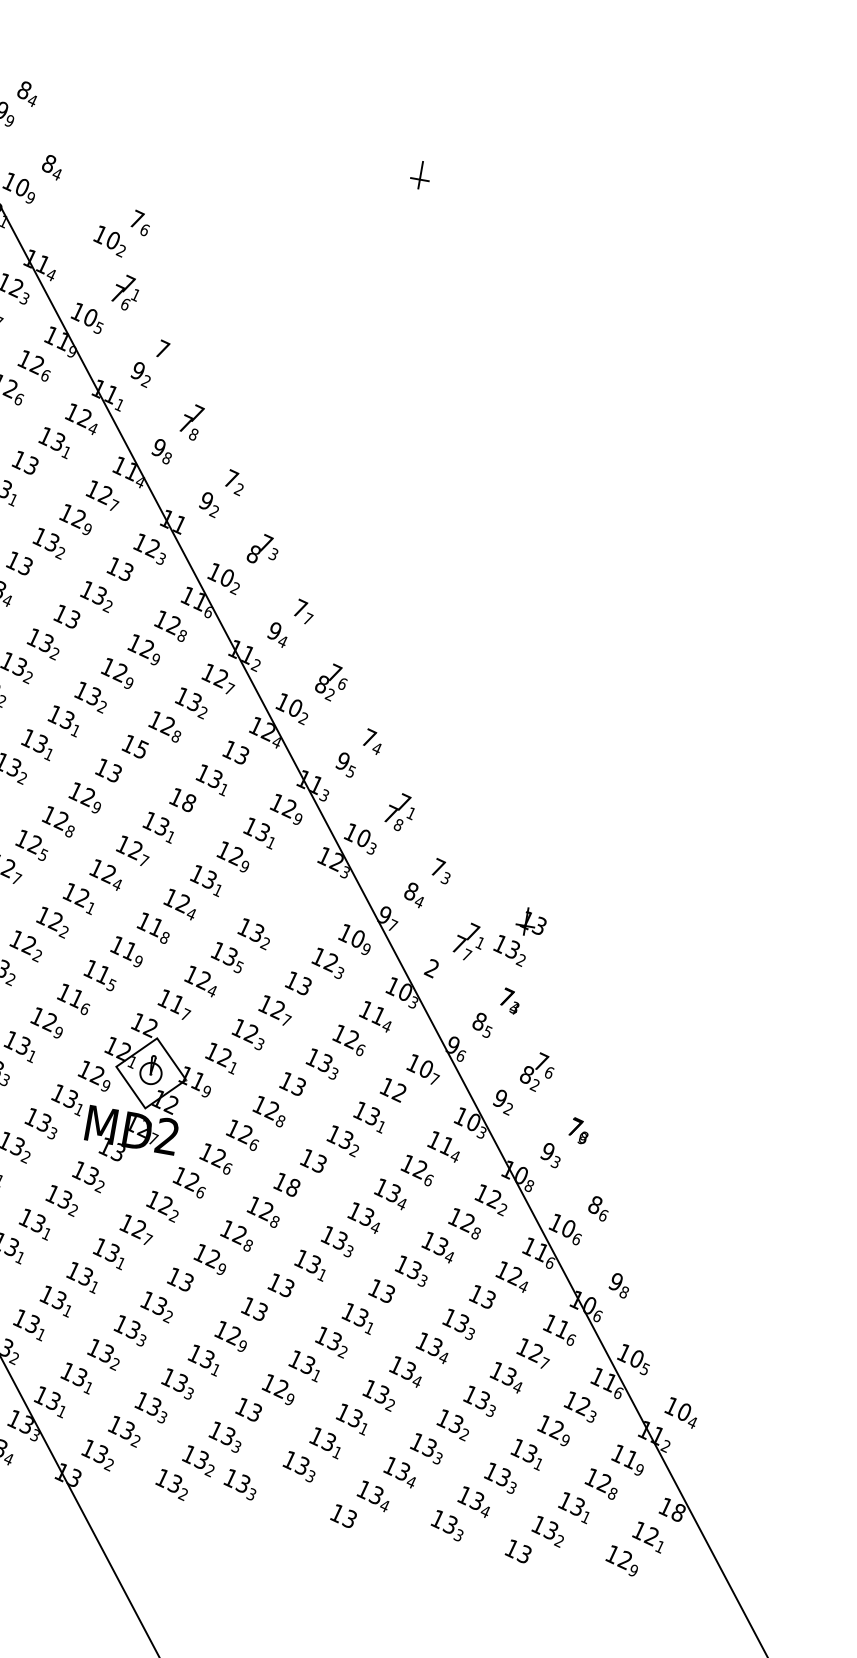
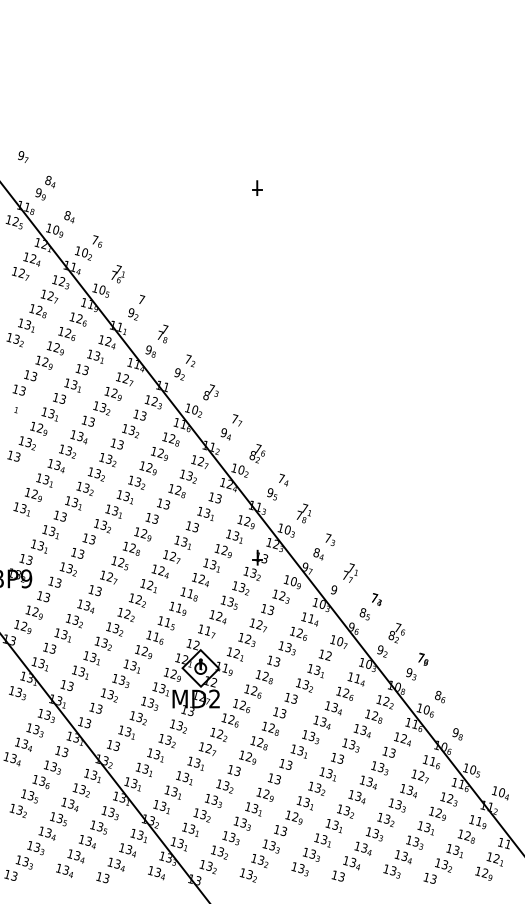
text: (121, 231) -> (88, 247), moved
text: (142, 749) -> (167, 504), 15 -> 13
text: (188, 802) -> (195, 527), 18 -> 13
part: (519, 935) -> (255, 565), moved
text: (431, 967) -> (333, 589), 2 -> 9
text: (291, 1186) -> (282, 713), 18 -> 13
text: (239, 1484) -> (299, 869), moved
text: (677, 1512) -> (507, 844), 18 -> 11

